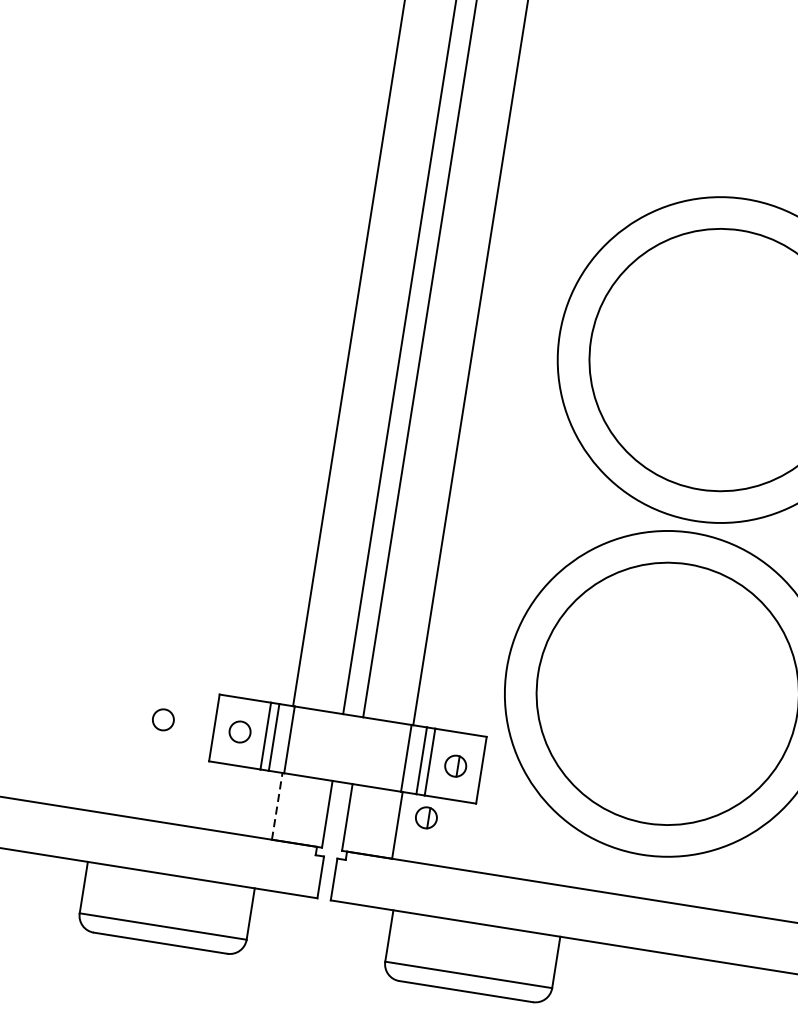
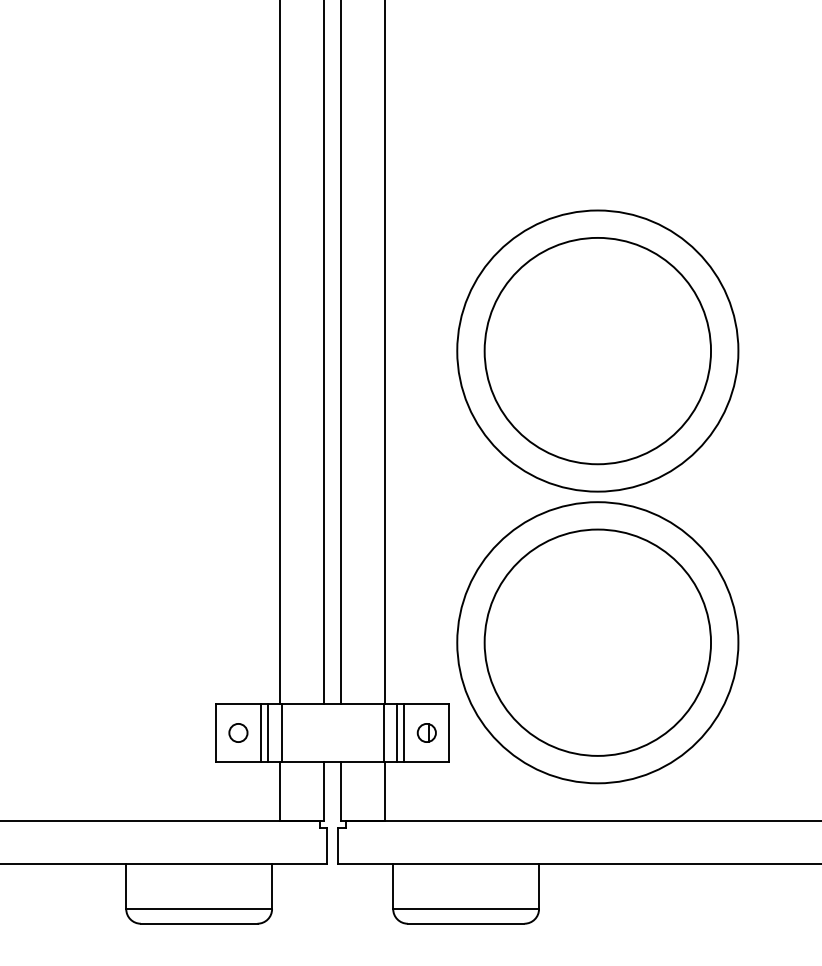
circle: (163, 719) -> (171, 732), removed
line: (277, 805) -> (280, 790), dashed -> solid
part: (426, 817) -> (408, 780), removed

